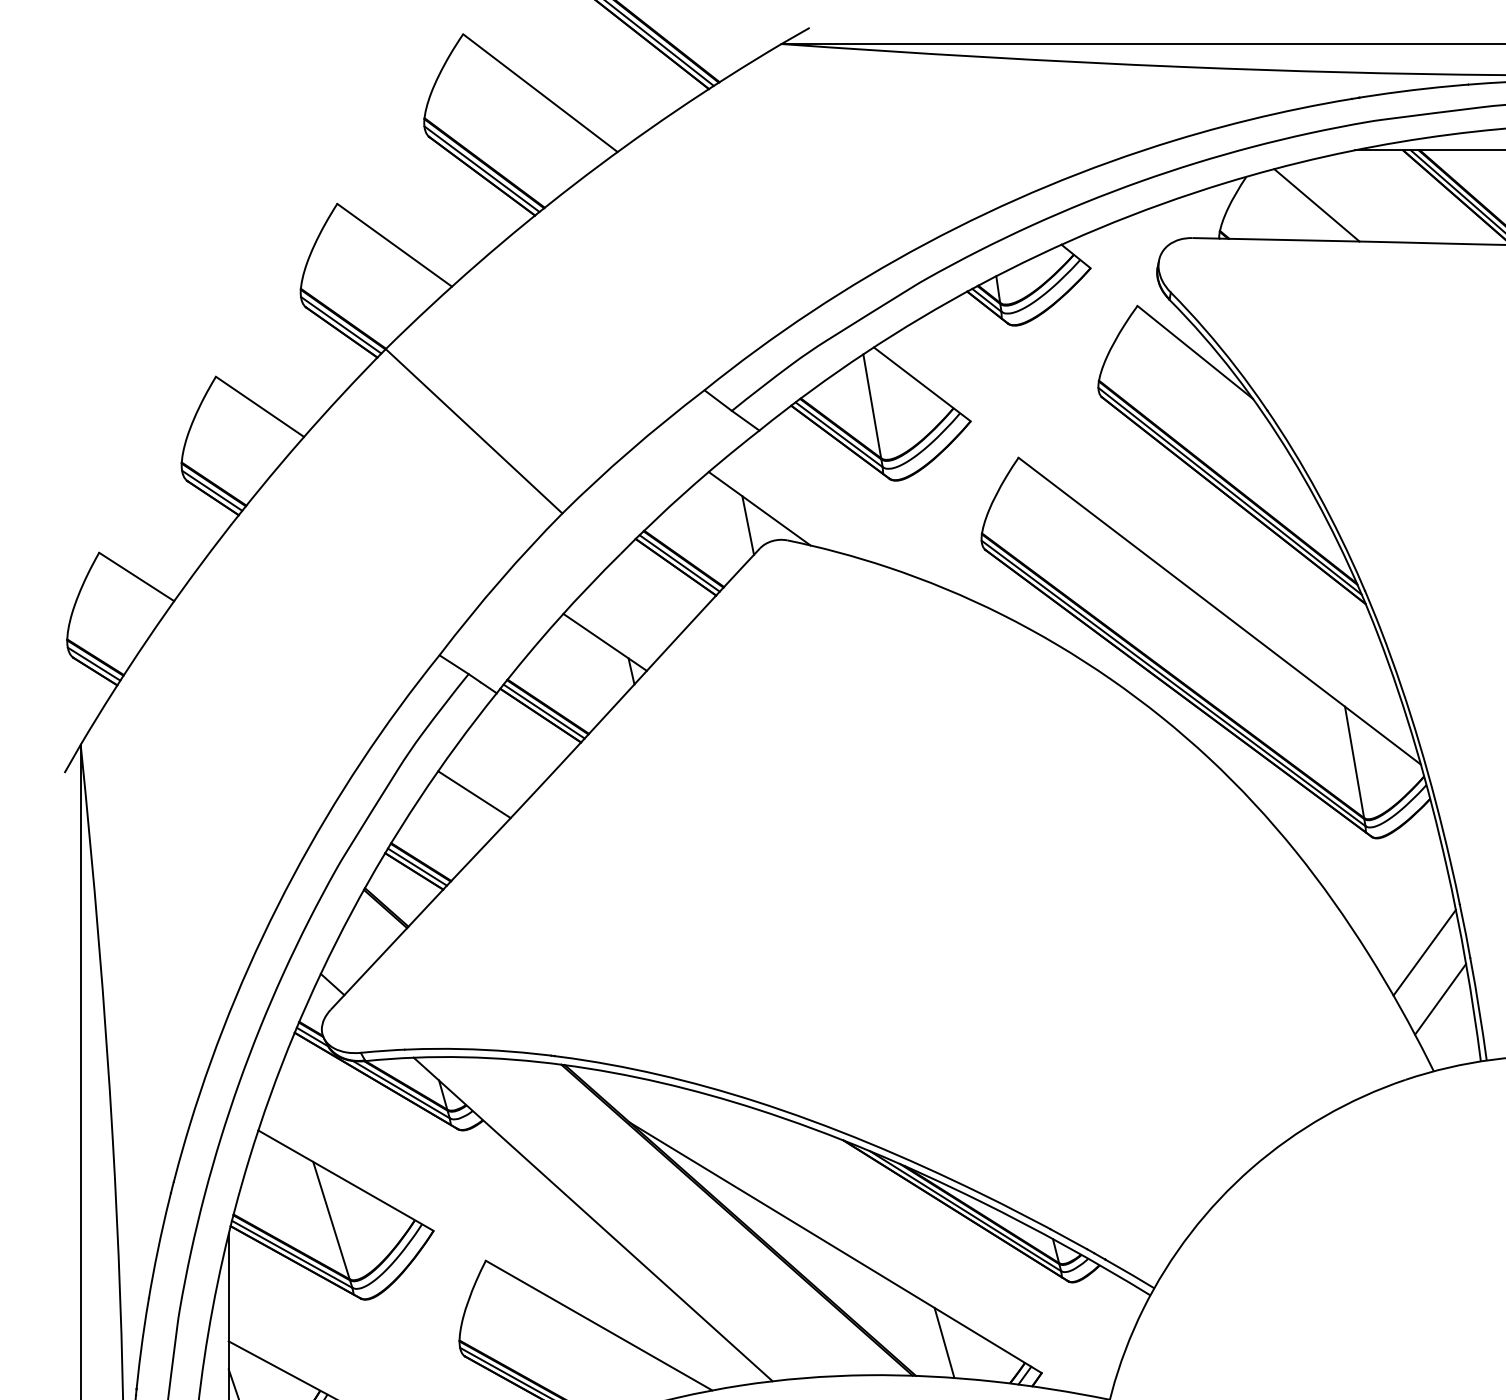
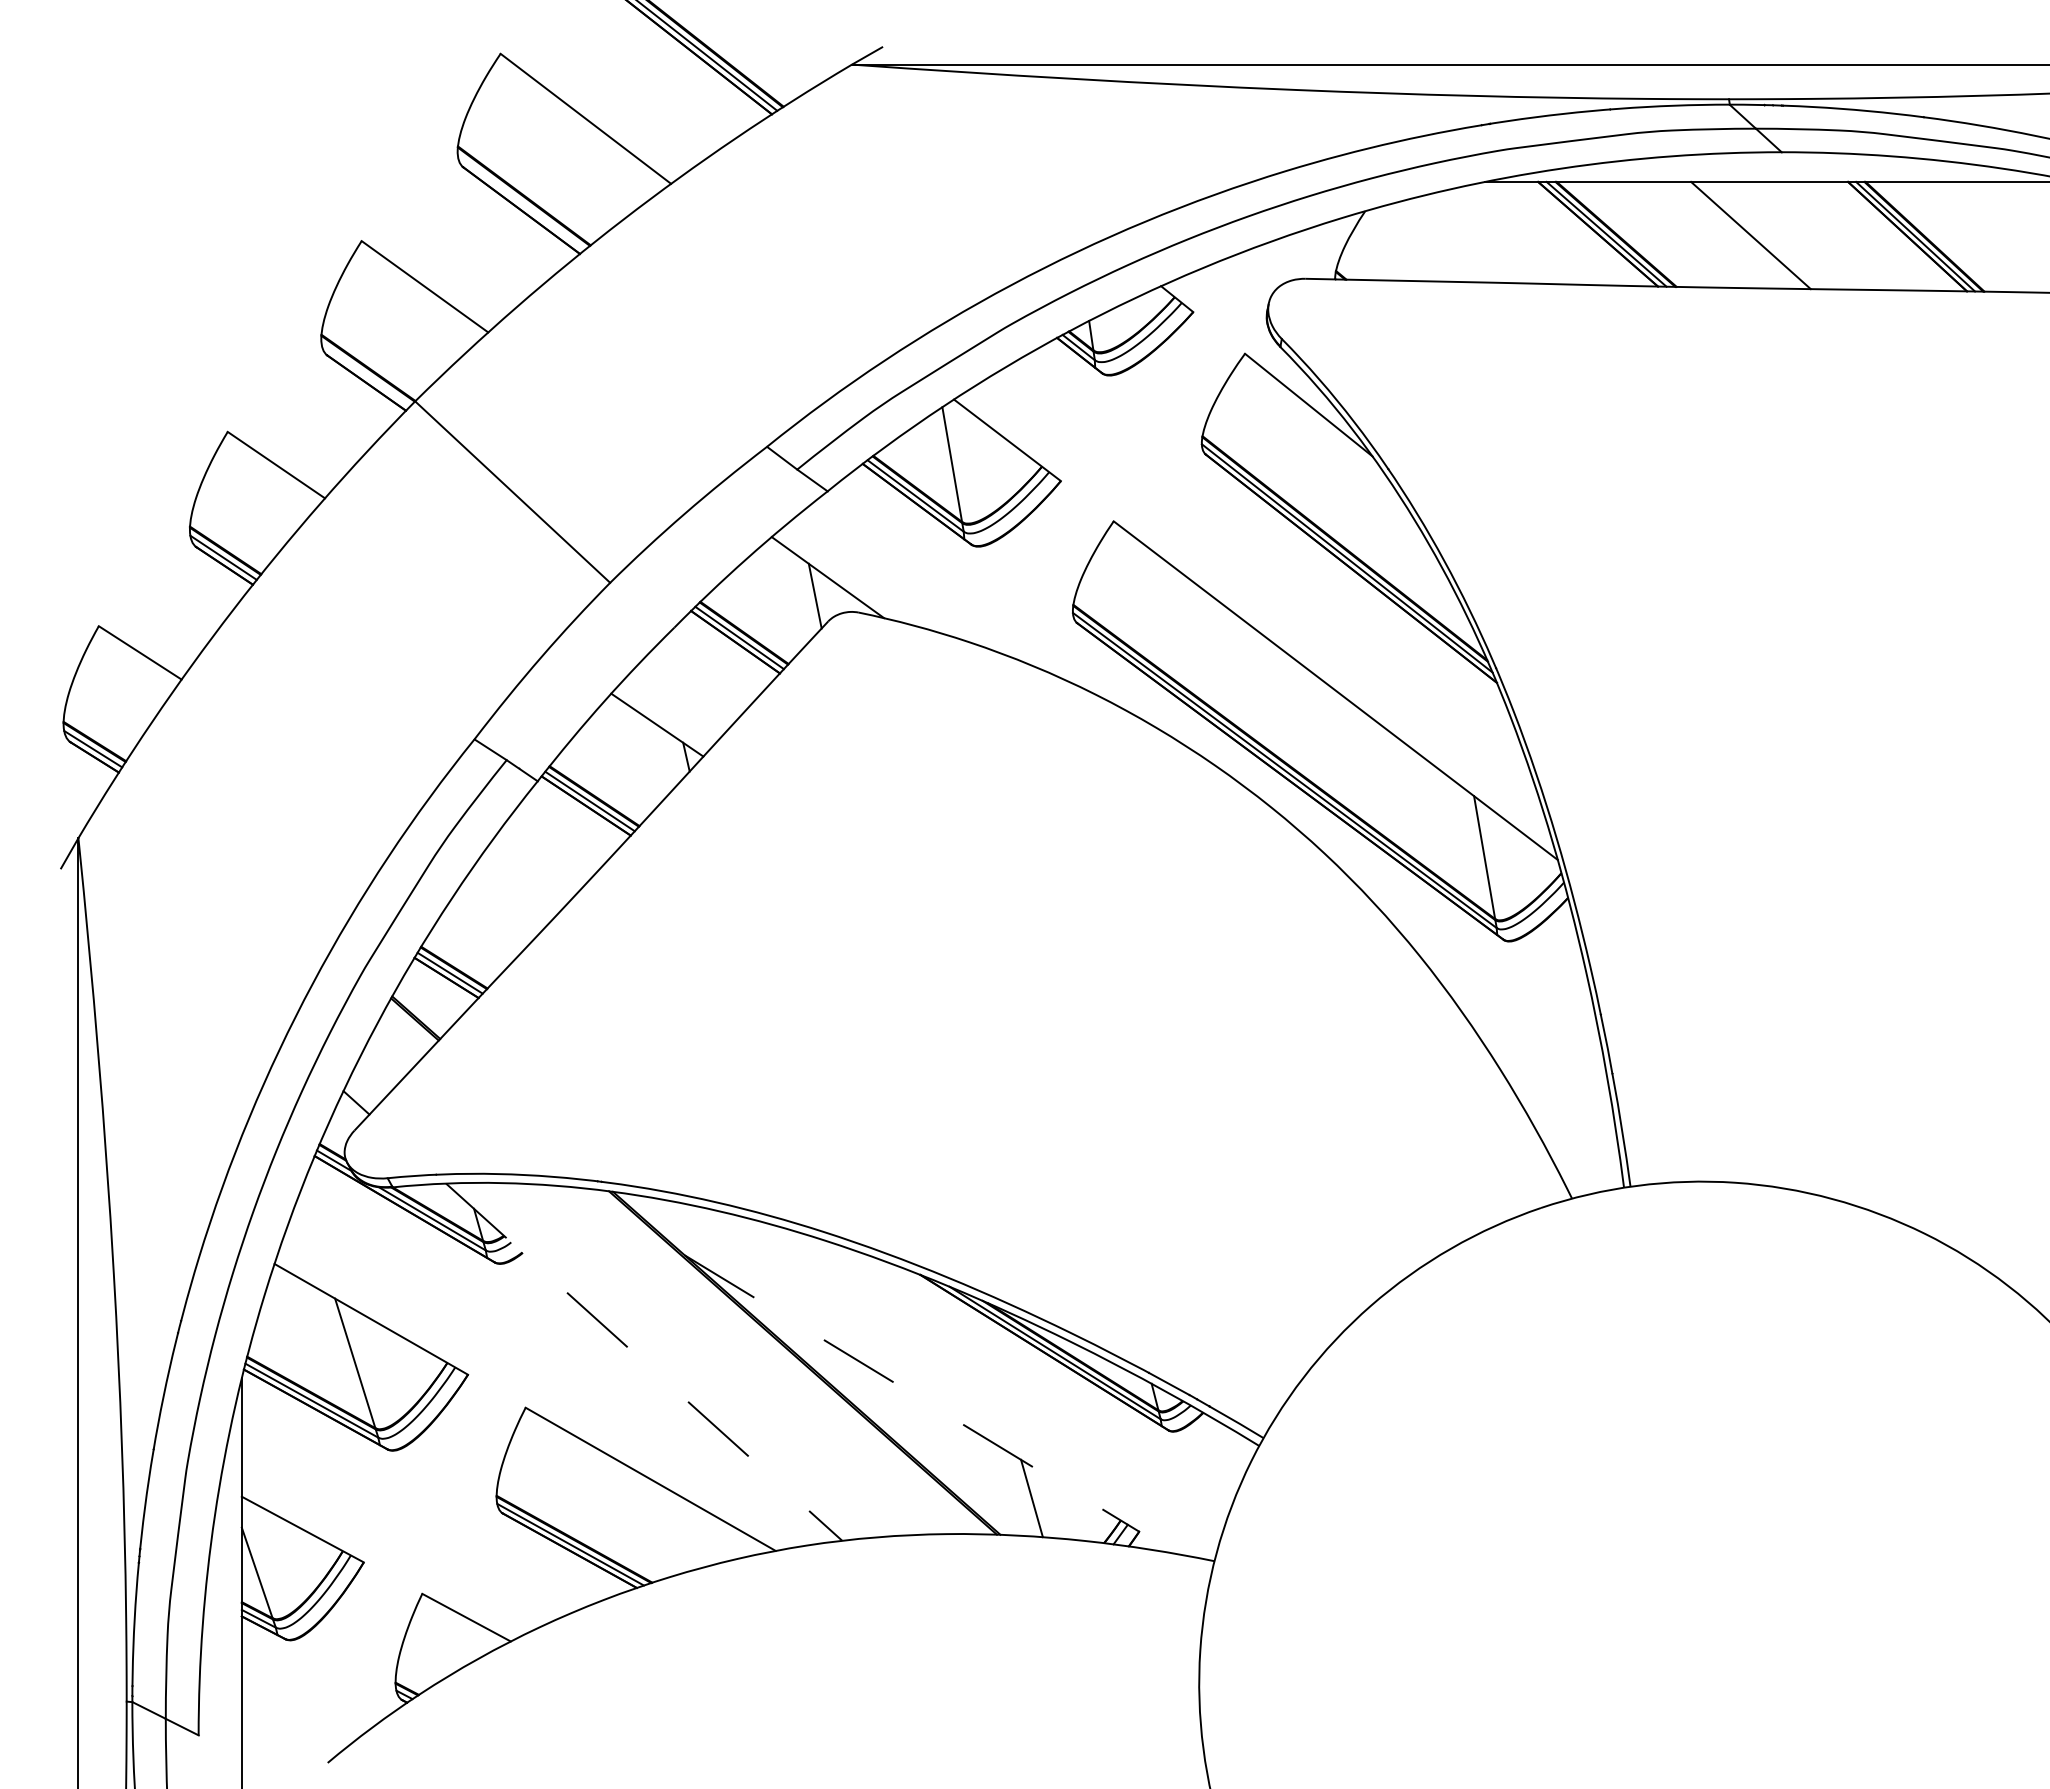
line: (481, 168) -> (520, 202), removed
line: (1316, 205) -> (1442, 242), removed
line: (340, 324) -> (365, 374), removed
line: (474, 794) -> (513, 893), removed
line: (1424, 952) -> (1561, 1067), removed
line: (1440, 999) -> (1579, 1119), removed
line: (593, 1219) -> (644, 1362), solid -> dashed
line: (836, 1247) -> (912, 1393), solid -> dashed

